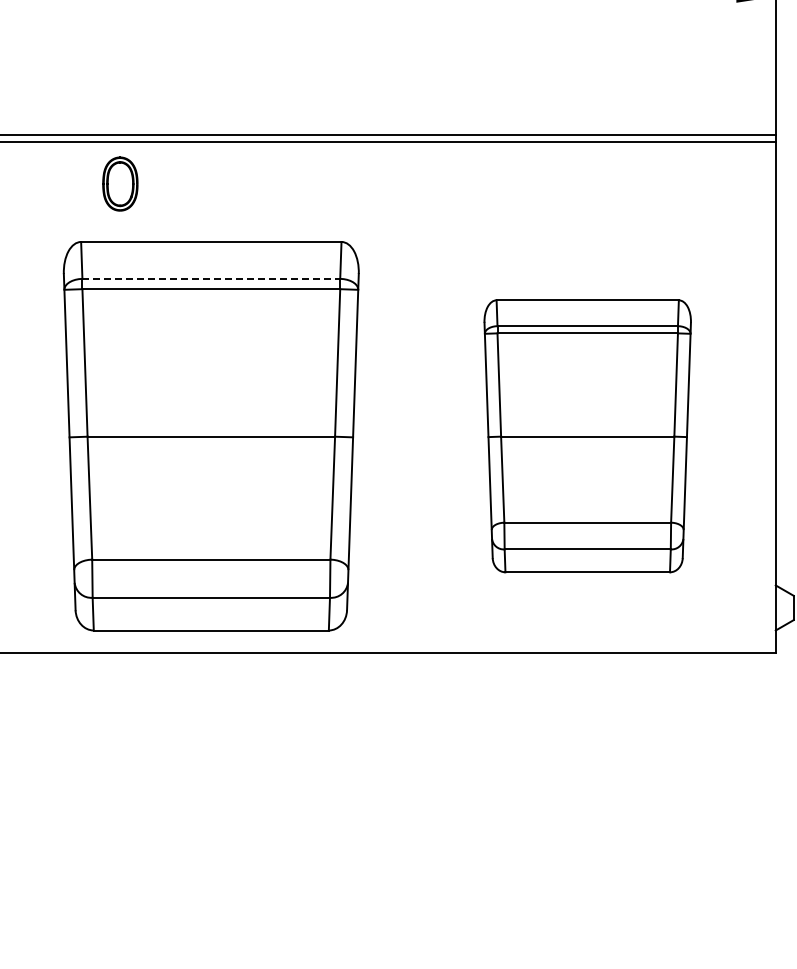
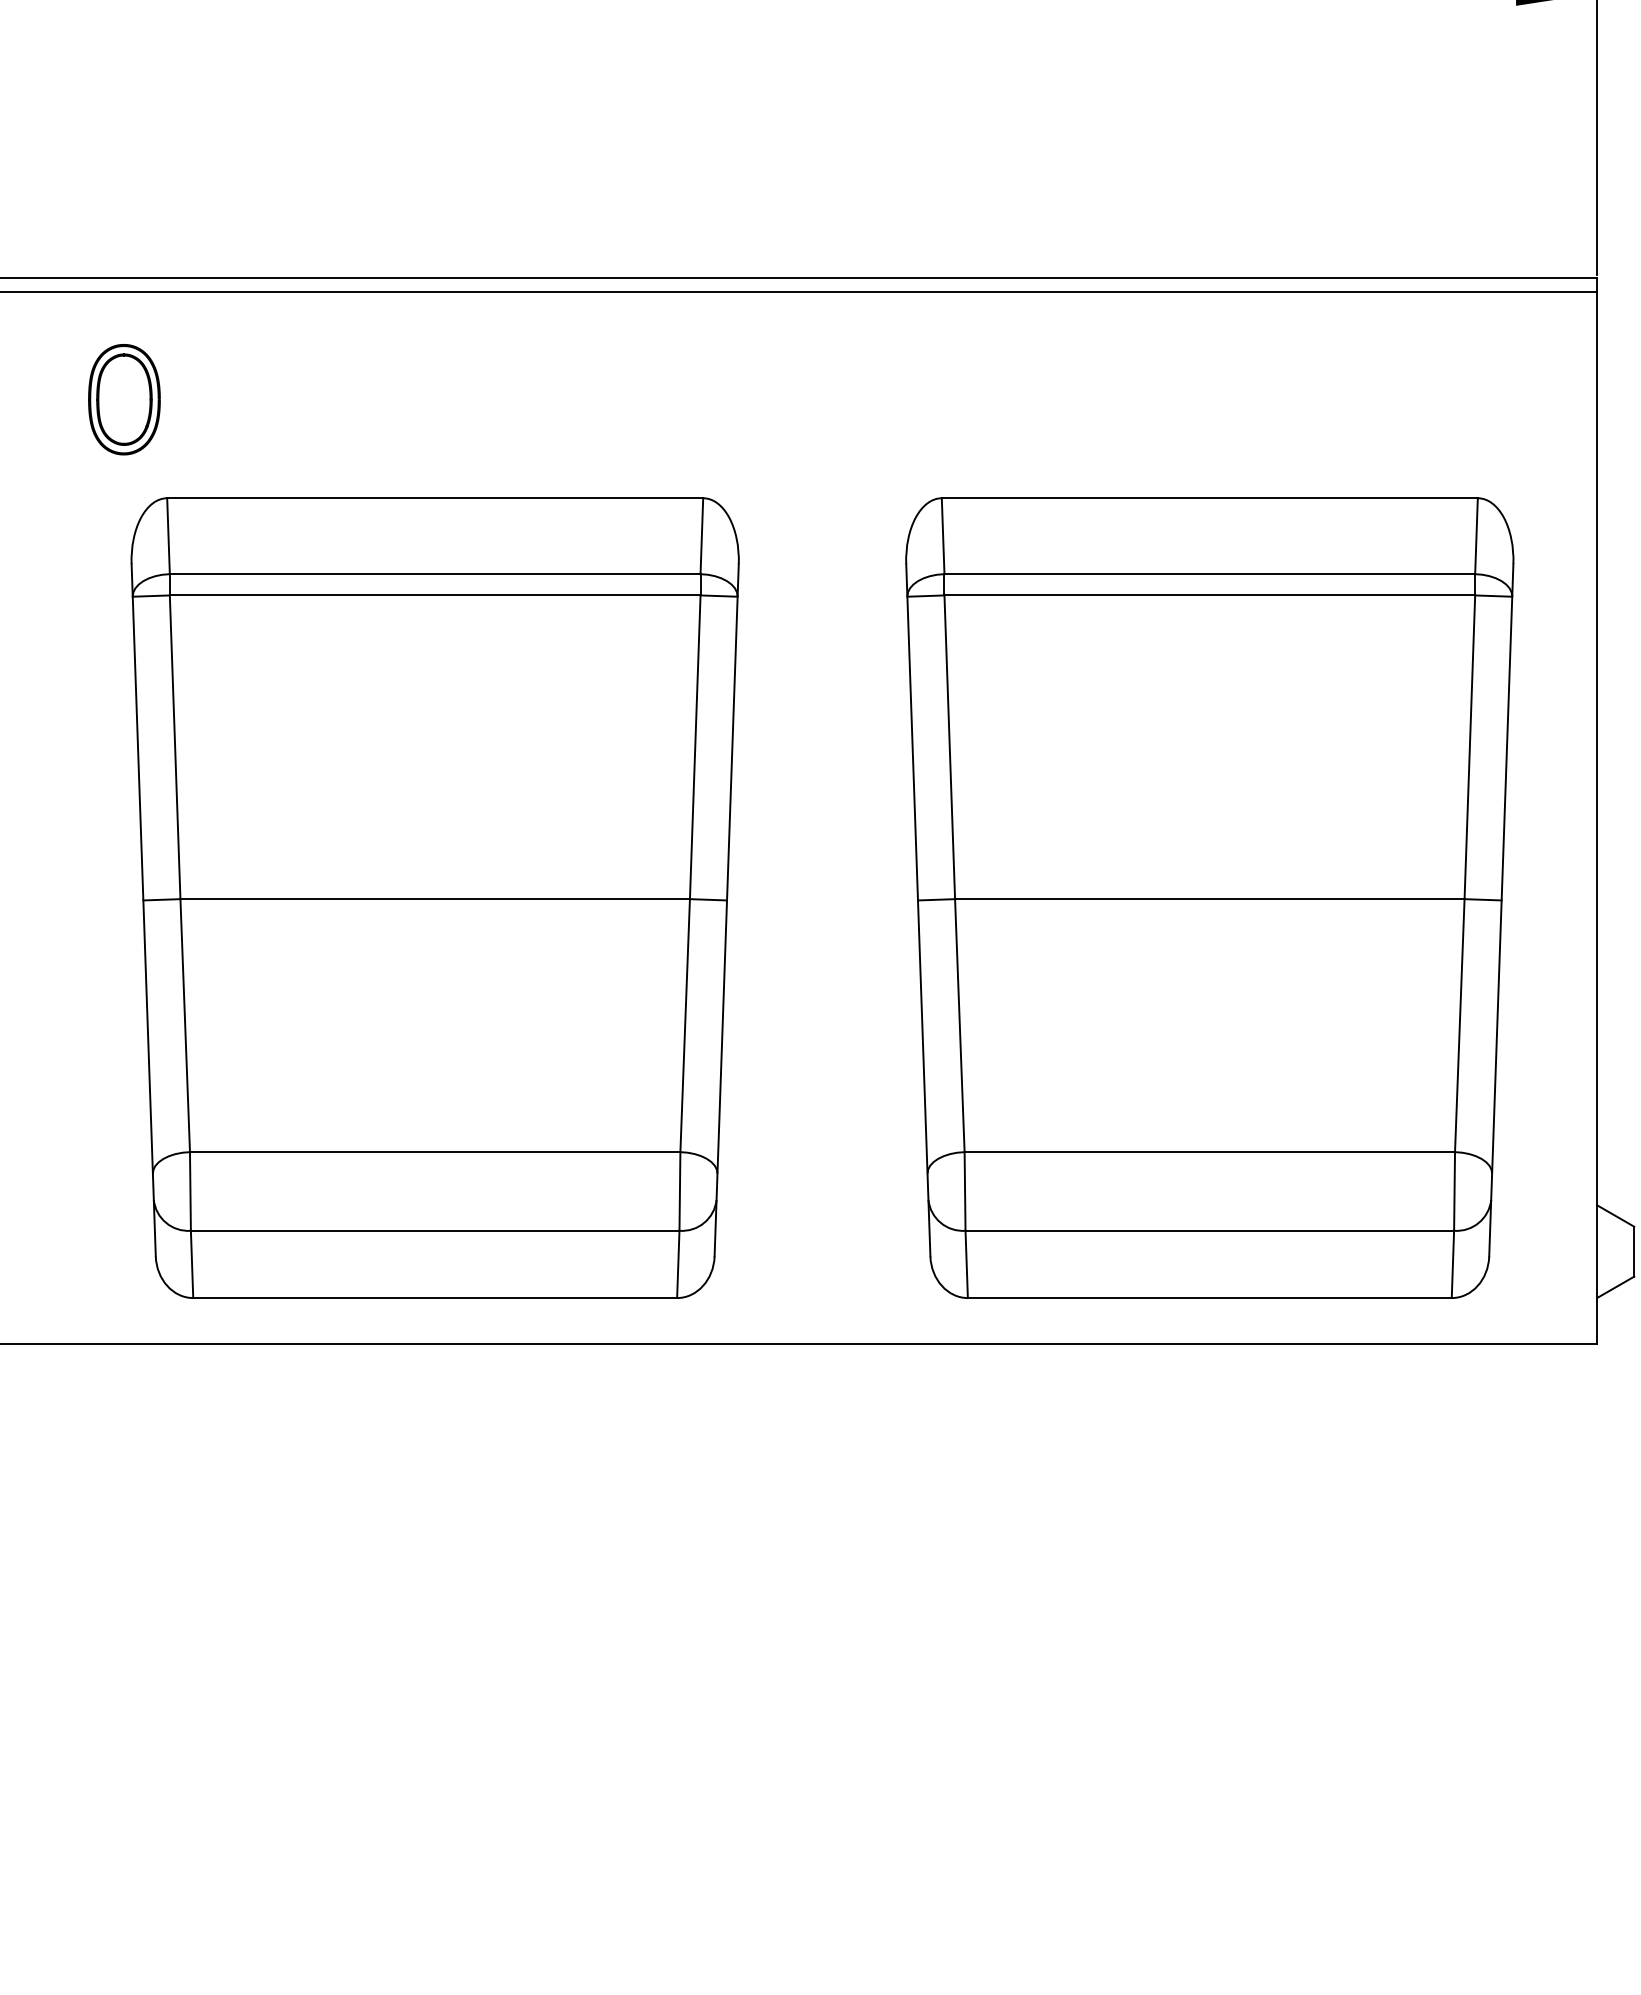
part: (120, 183) -> (124, 398), moved
line: (211, 278) -> (435, 573), dashed -> solid
part: (587, 436) -> (1209, 898), size x1.43

